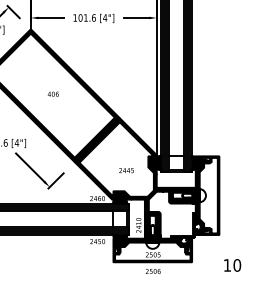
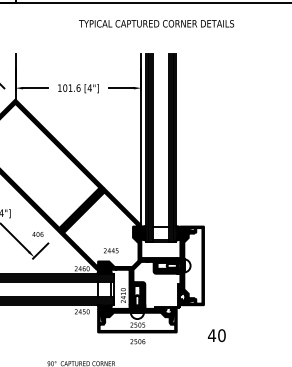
text: (52, 94) -> (37, 234), moved
text: (126, 170) -> (111, 250), moved
text: (226, 265) -> (211, 335), 10 -> 40

